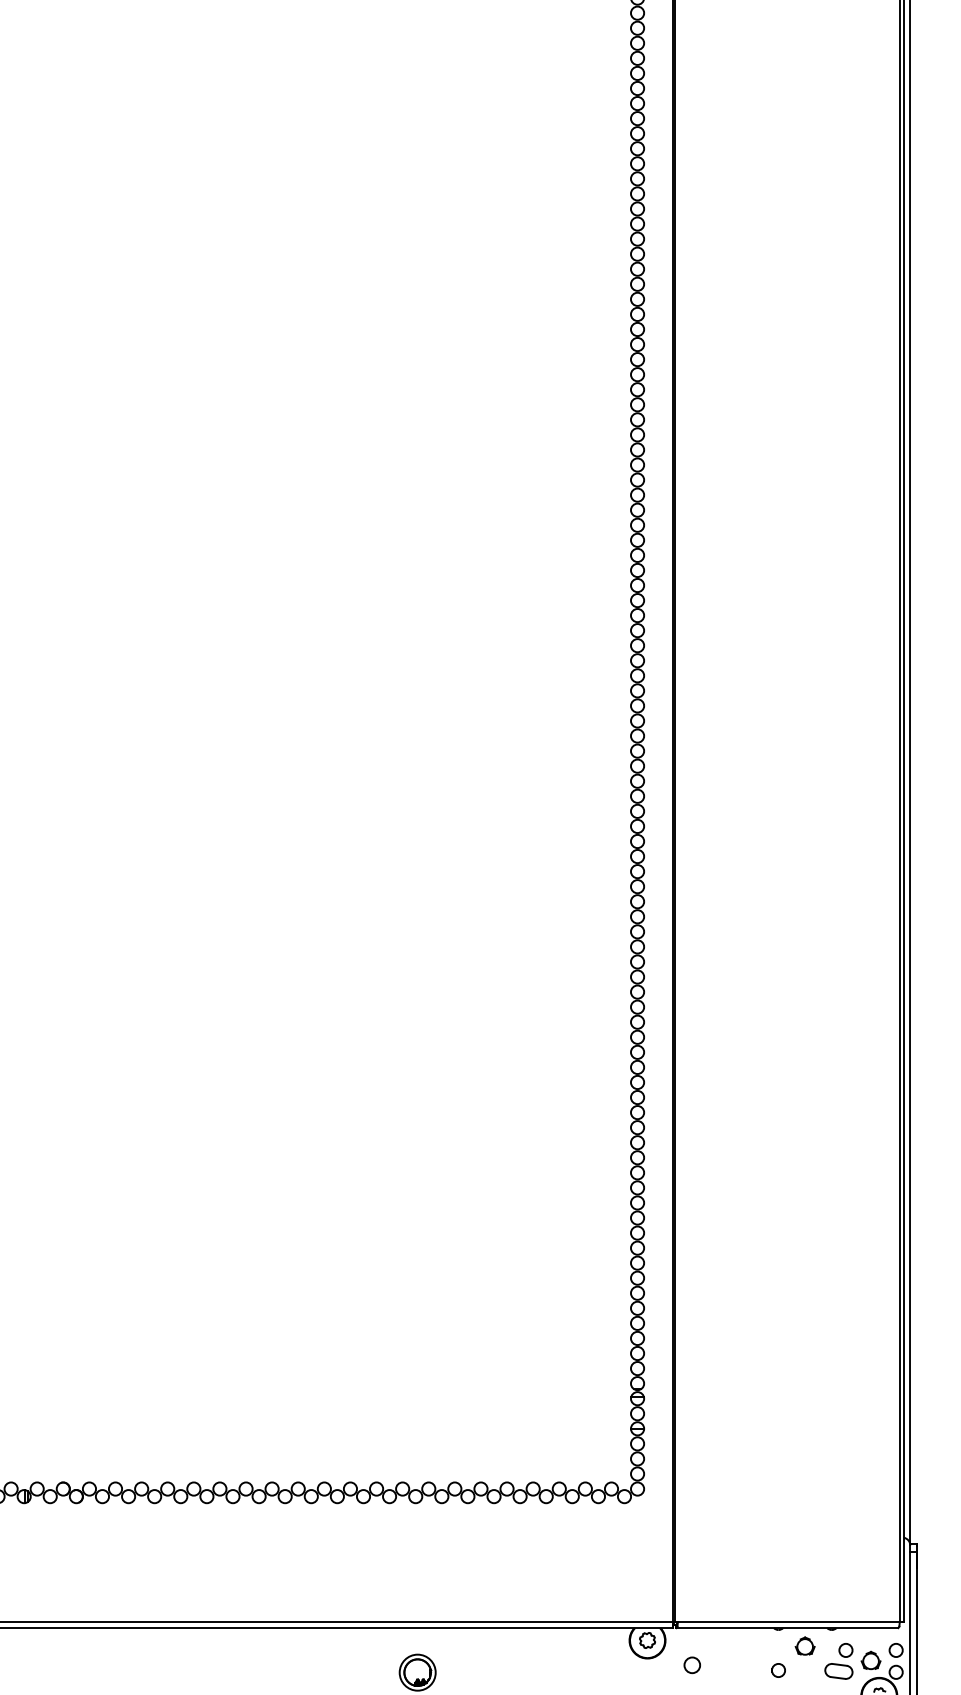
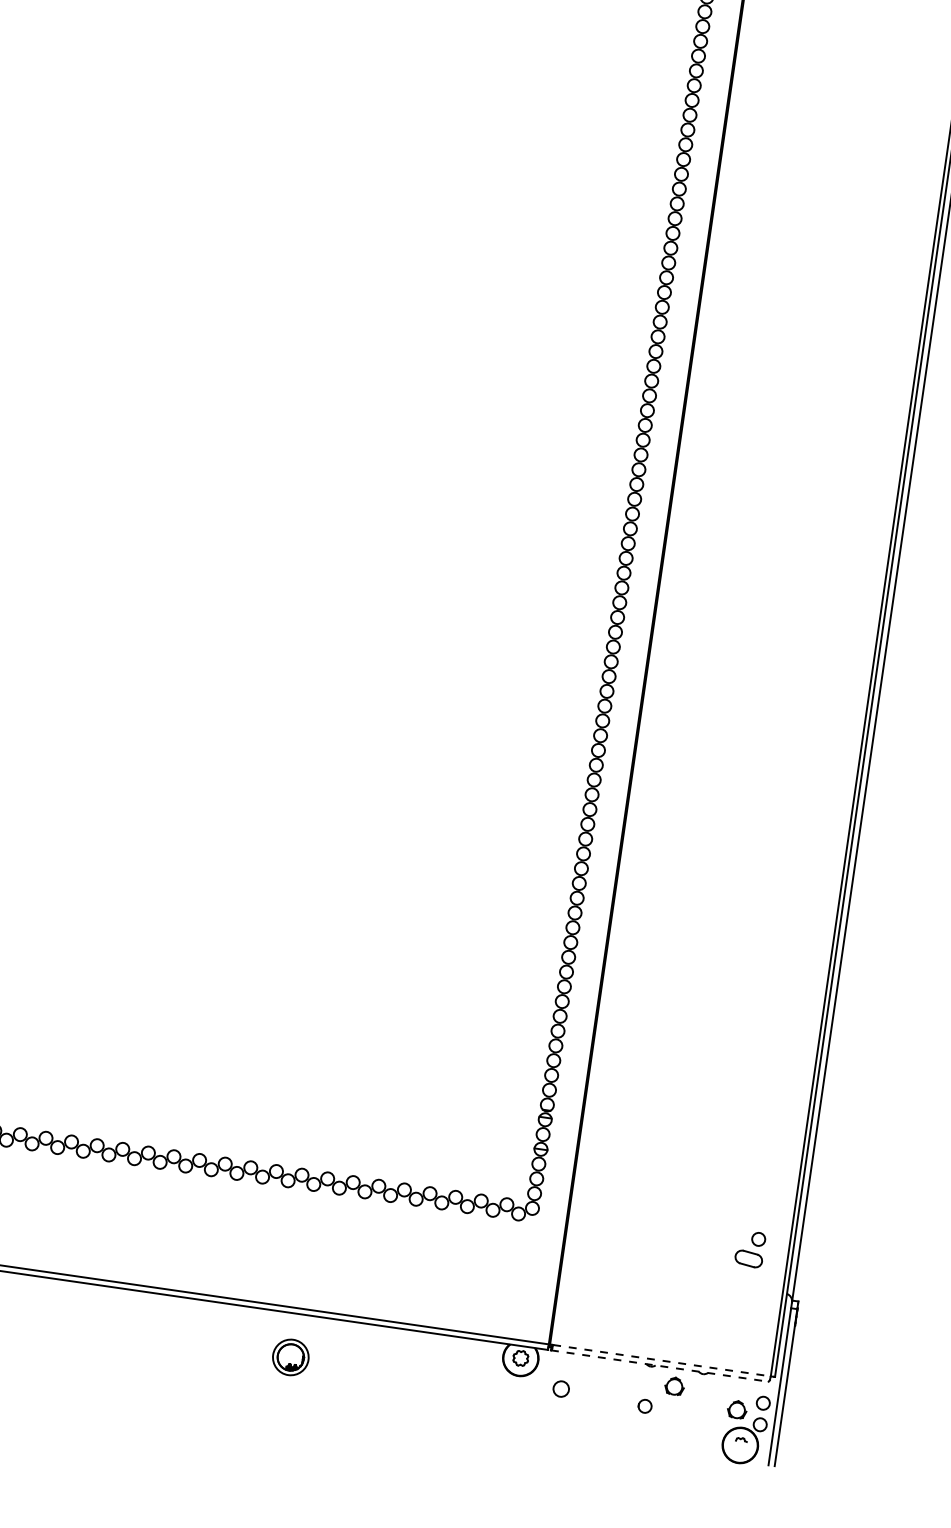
line: (788, 1622) -> (661, 1360), solid -> dashed
line: (787, 1628) -> (659, 1366), solid -> dashed
part: (838, 1661) -> (749, 1249), moved

